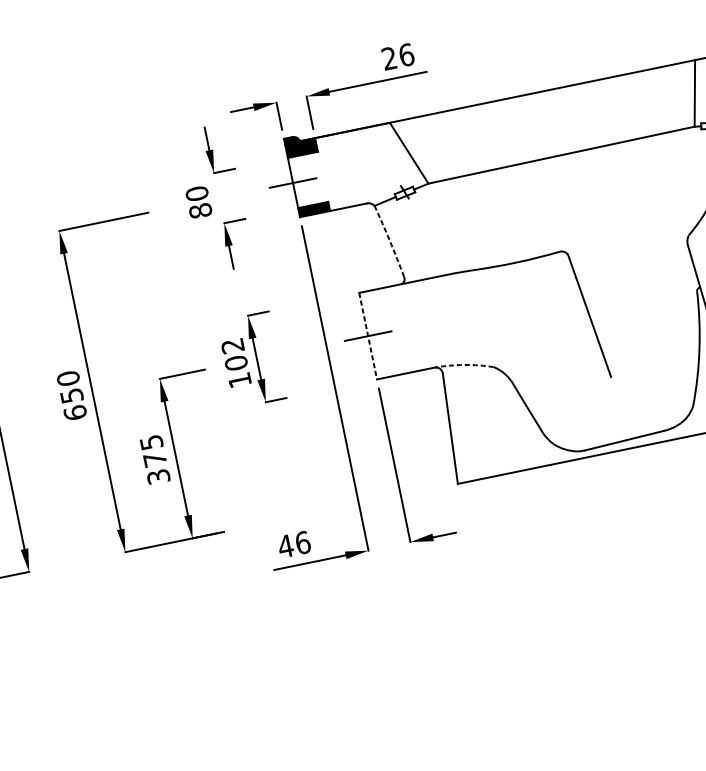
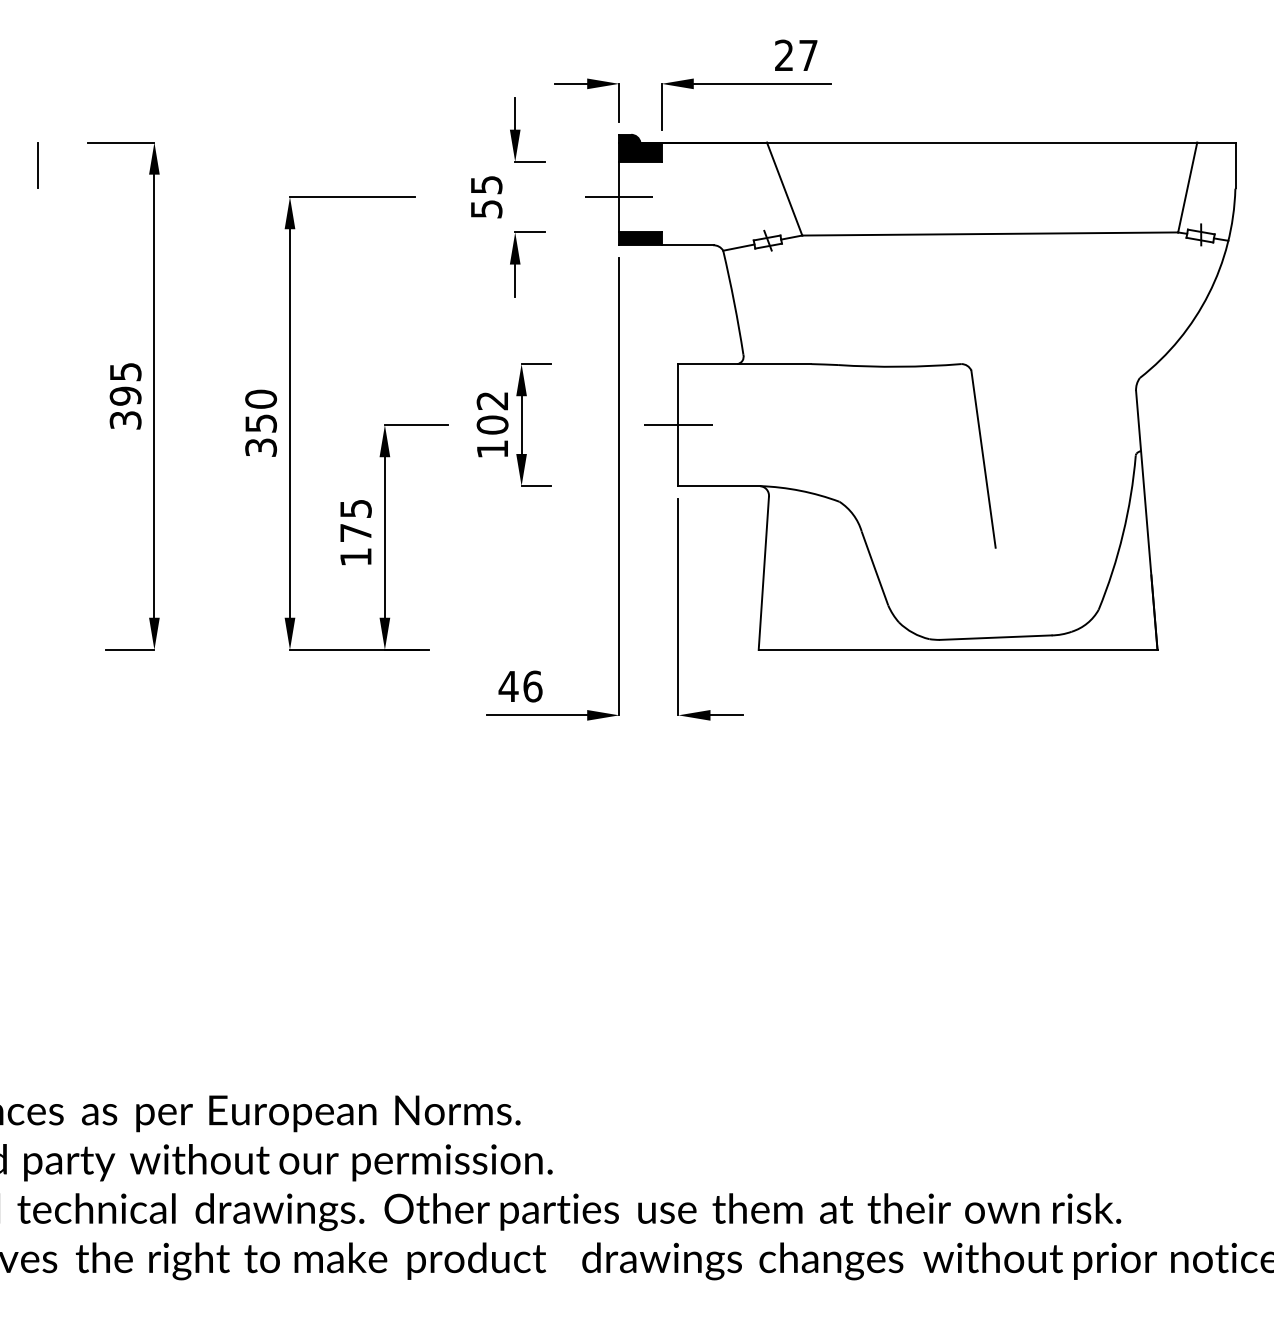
text: (406, 55) -> (808, 55), 26 -> 27
text: (198, 201) -> (486, 196), 80 -> 55
arc: (390, 241) -> (734, 302), dashed -> solid
line: (368, 336) -> (678, 425), dashed -> solid
arc: (464, 364) -> (800, 490), dashed -> solid
text: (75, 412) -> (261, 447), 650 -> 350
text: (158, 477) -> (355, 557), 375 -> 175

